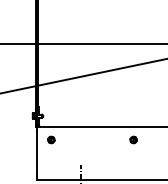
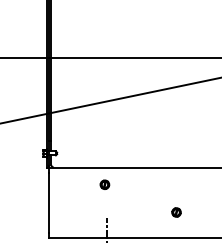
part: (51, 139) -> (105, 184), moved
part: (133, 139) -> (176, 211), moved

